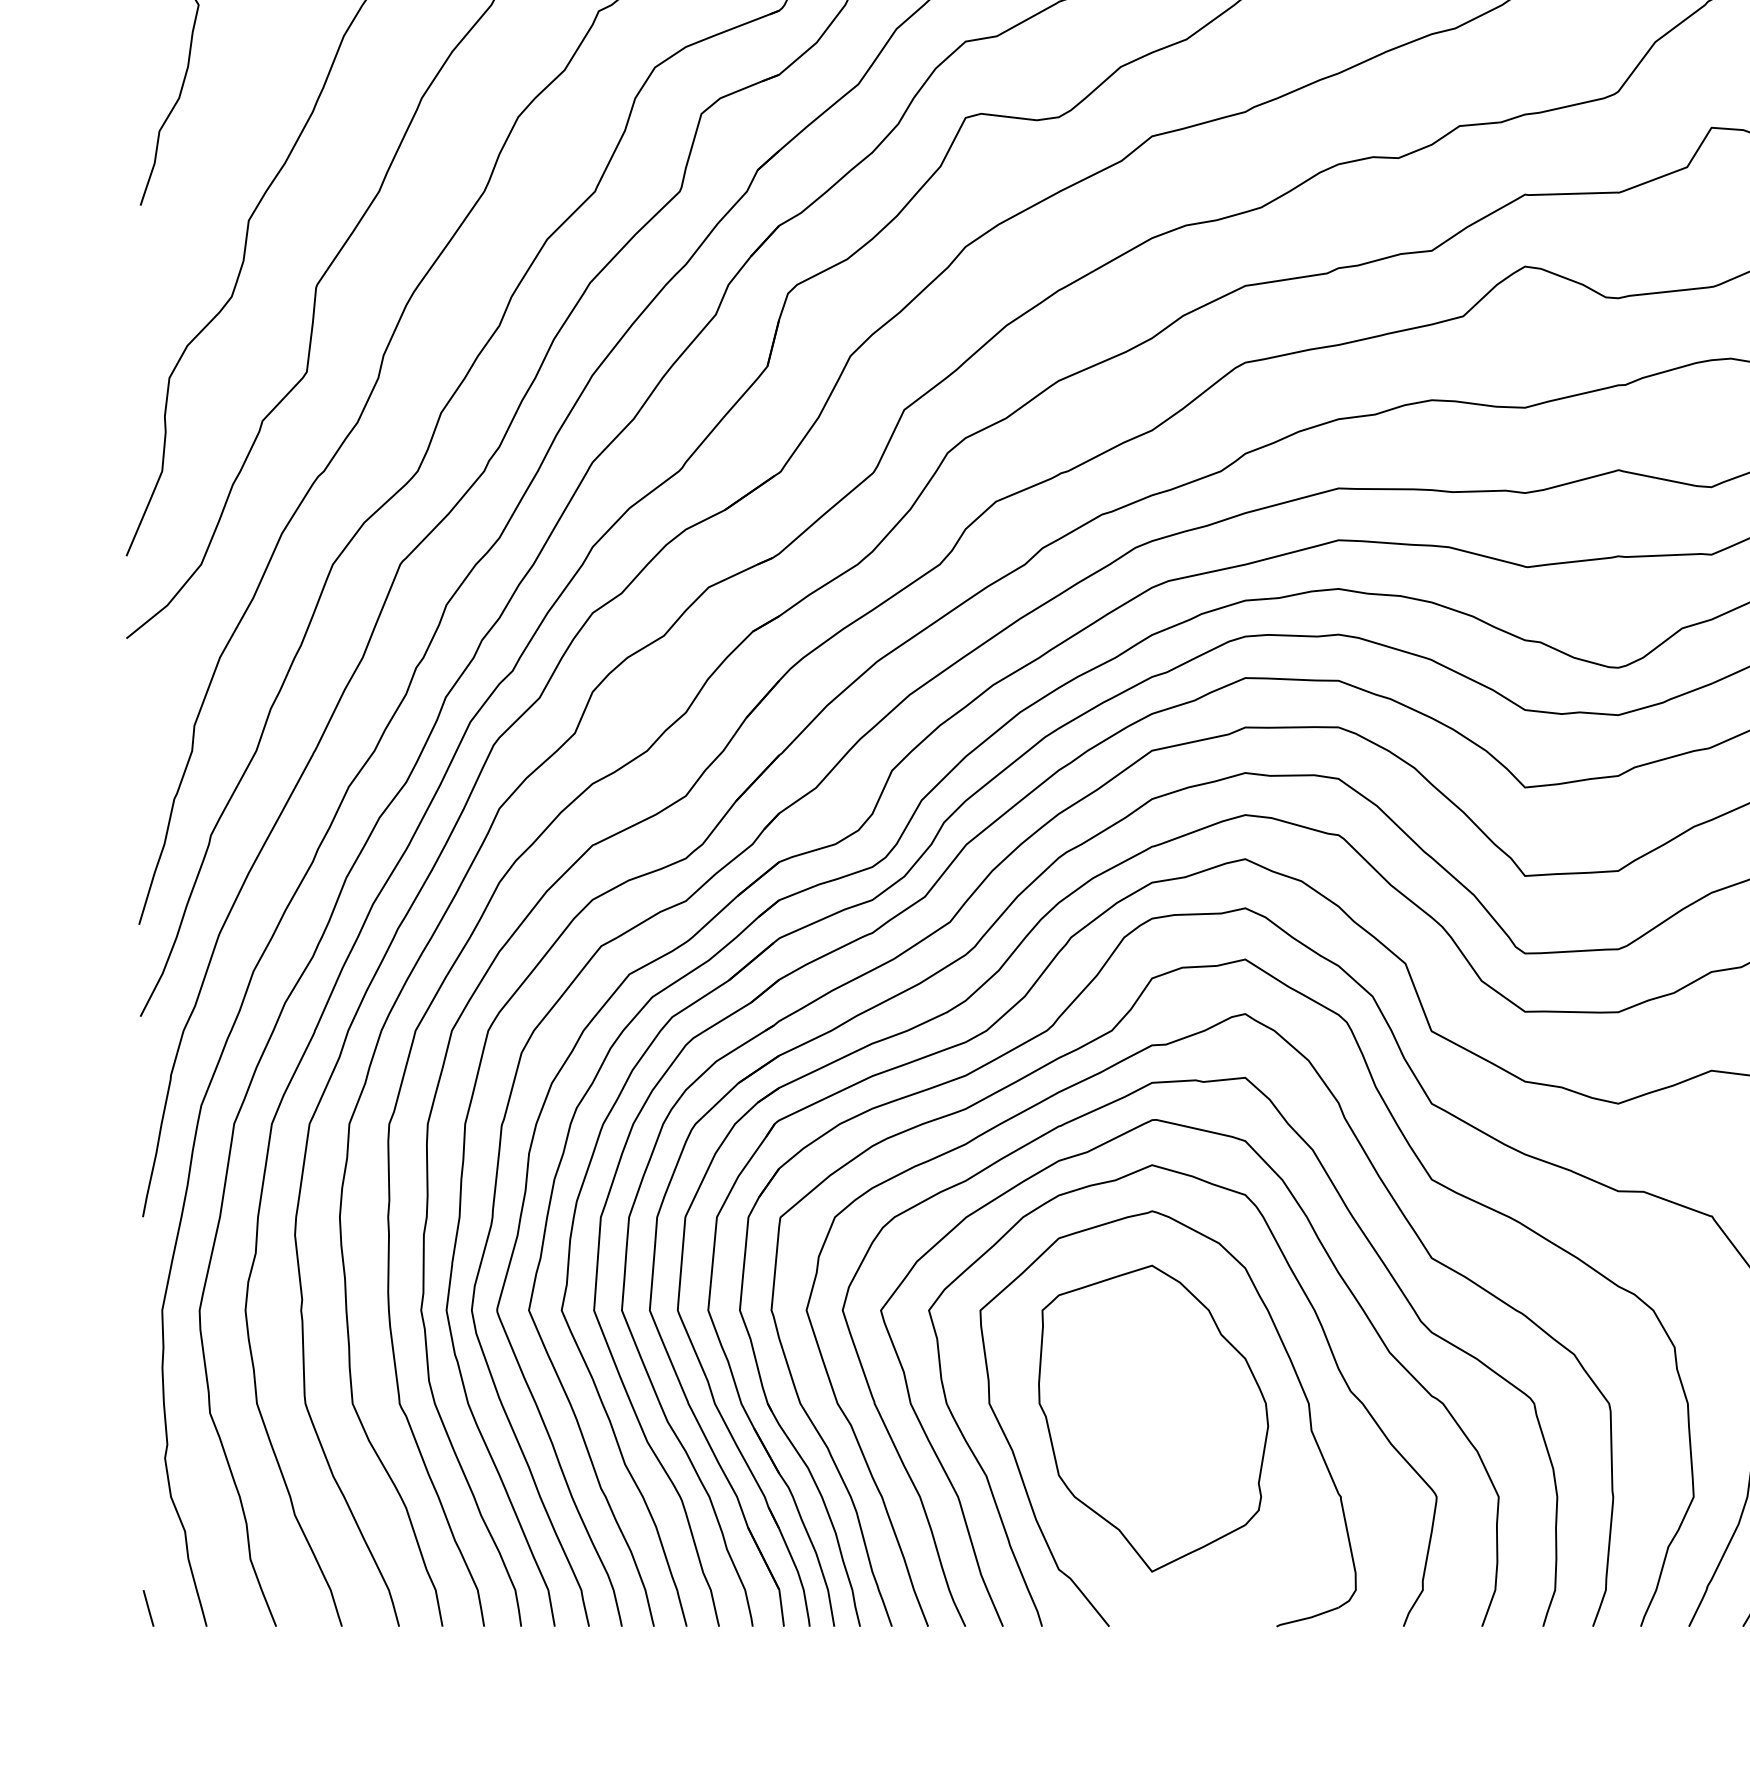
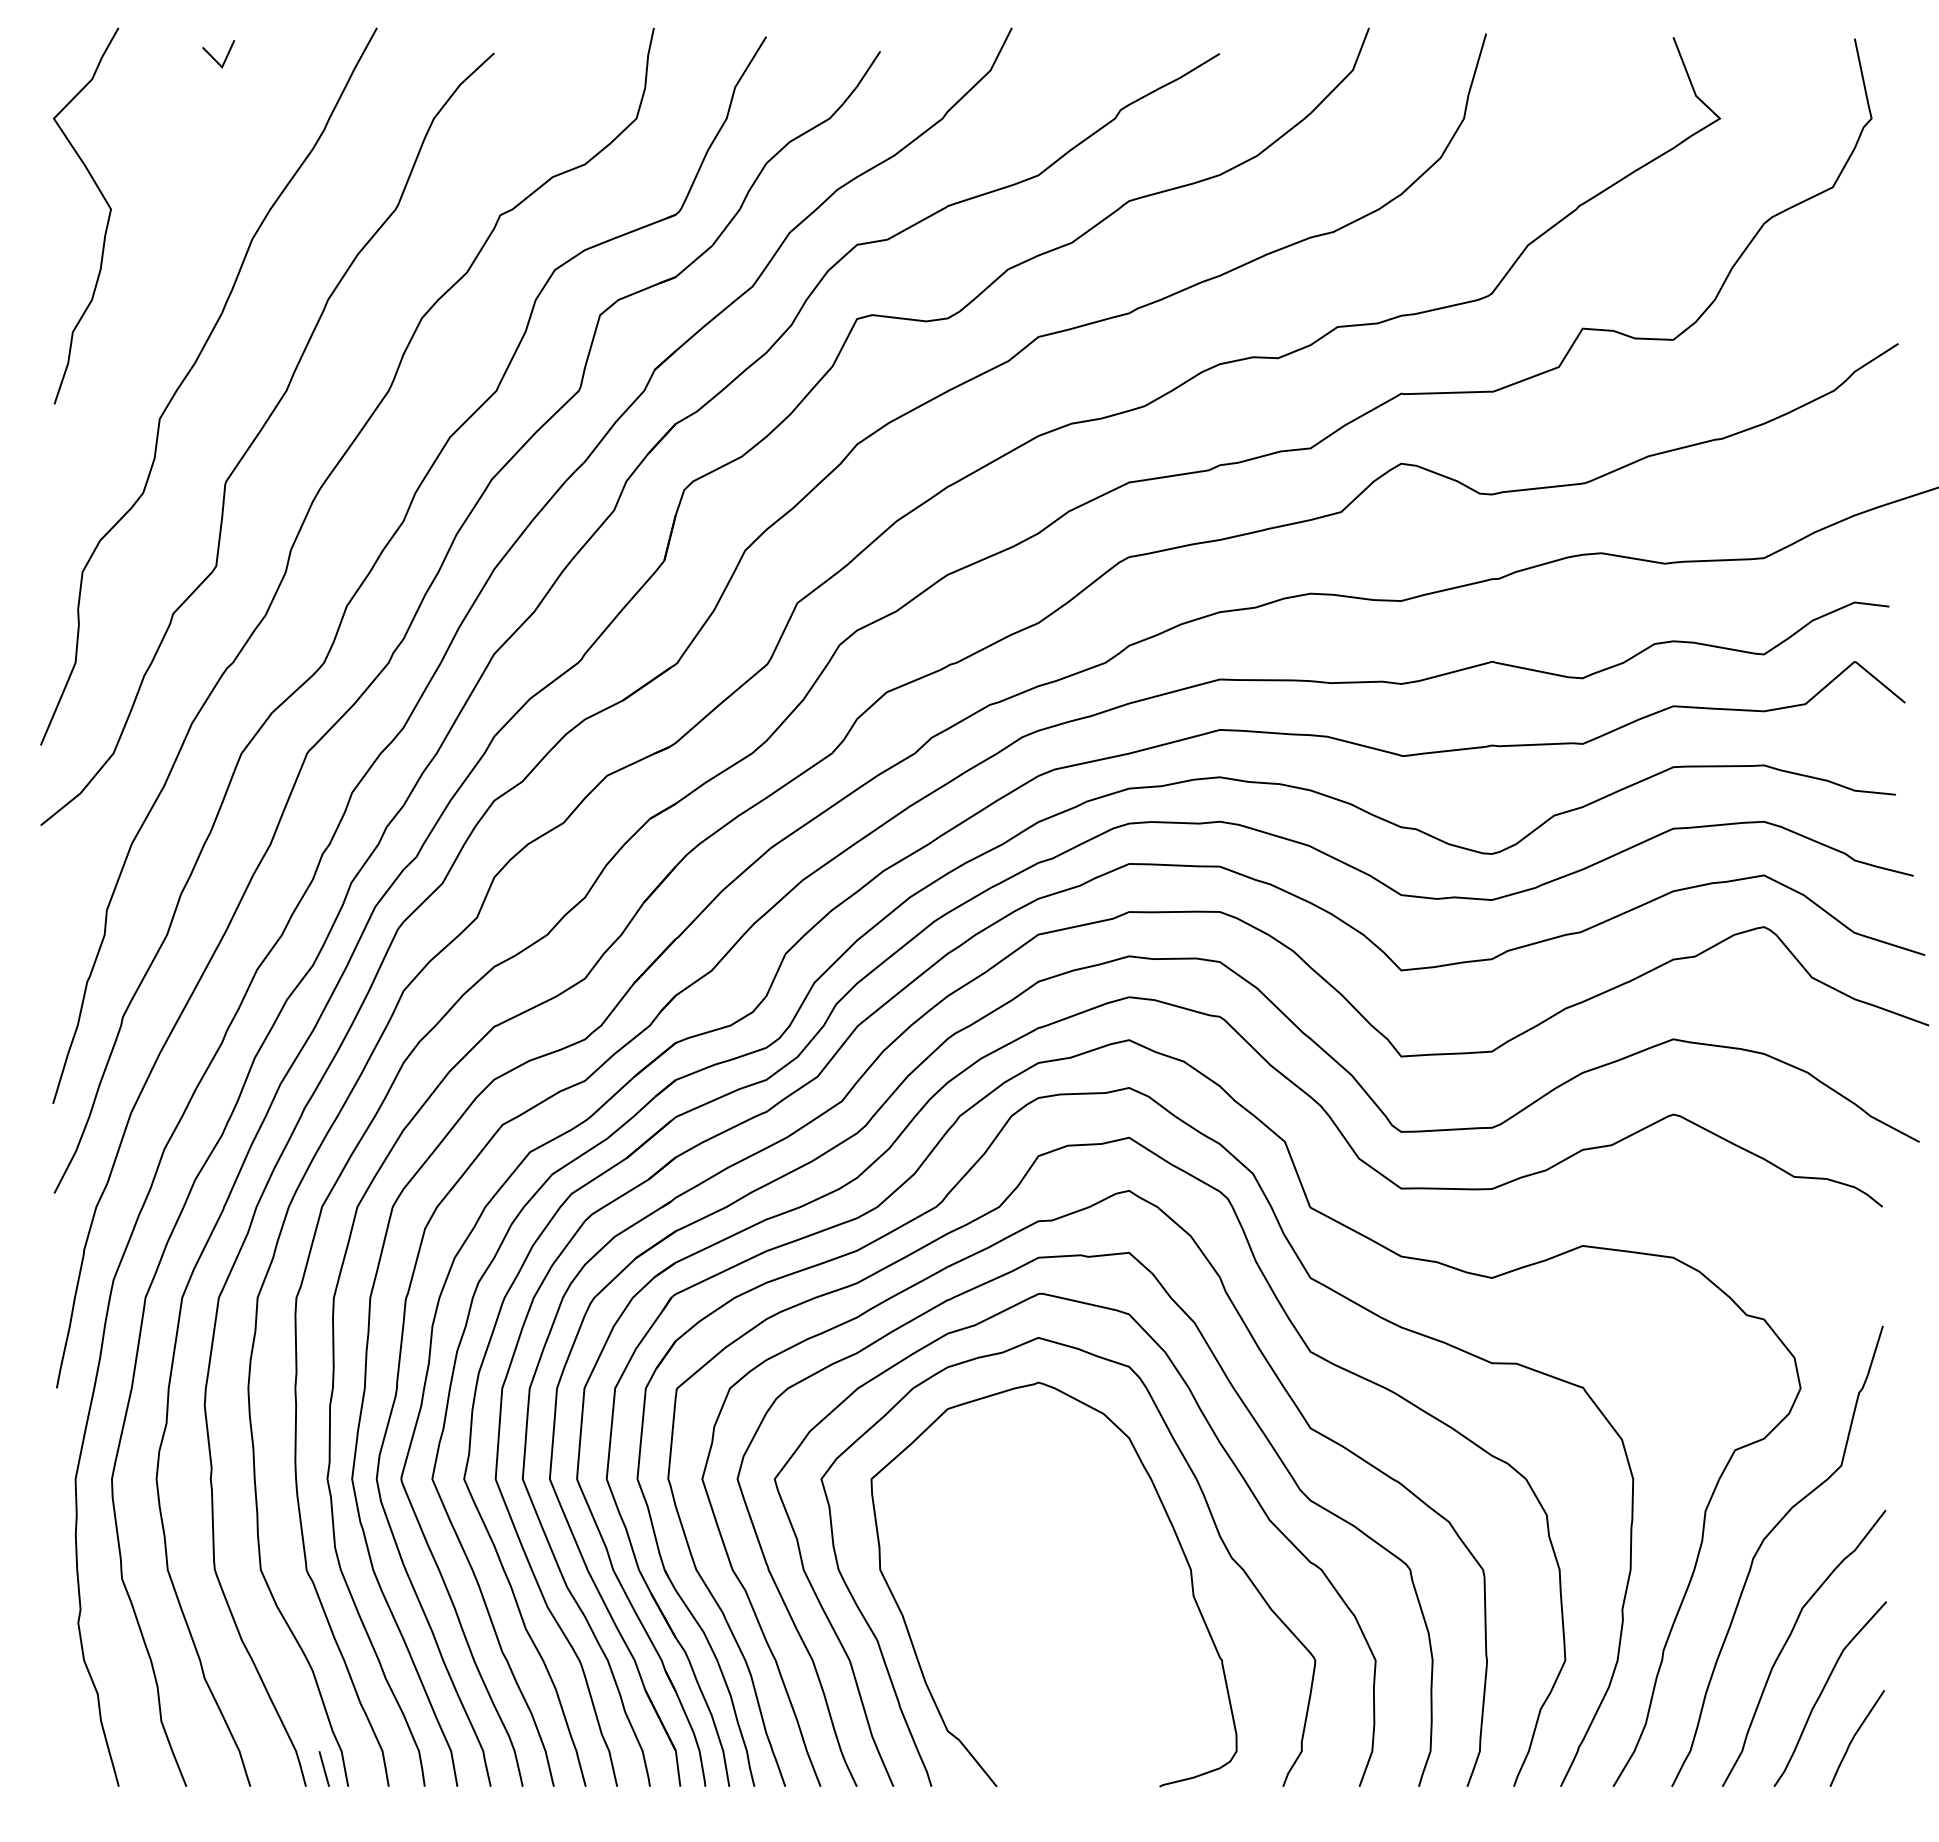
part: (1153, 1418) -> (1039, 1584), removed
line: (147, 1607) -> (323, 1768), moved

